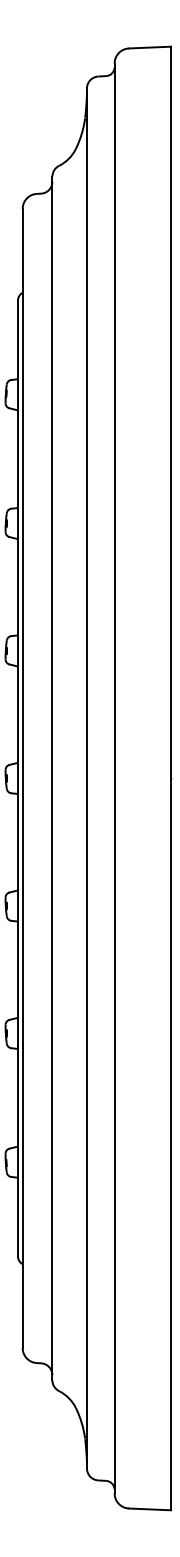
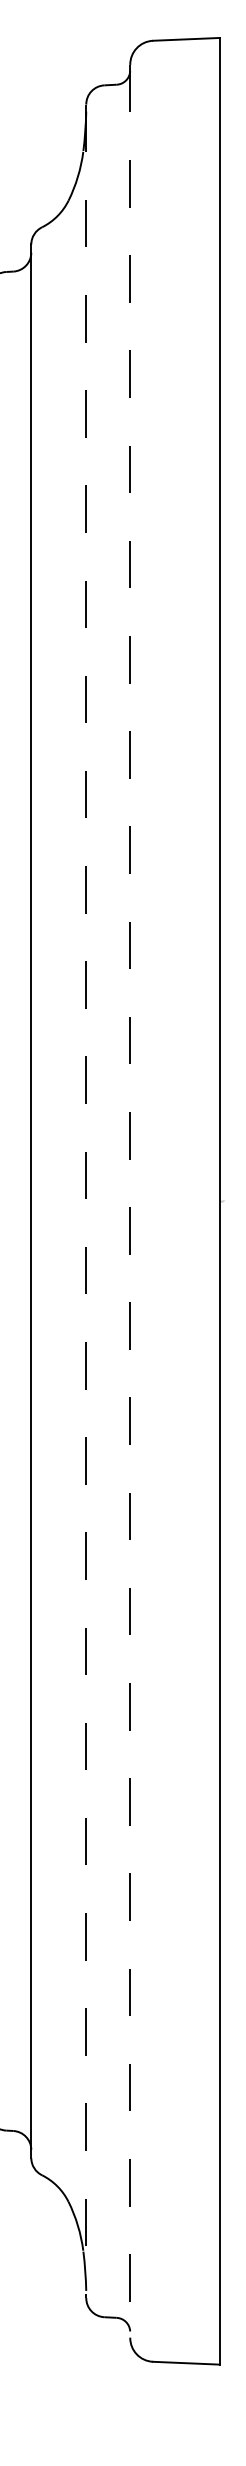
line: (86, 778) -> (85, 1201), solid -> dashed
line: (114, 778) -> (130, 1201), solid -> dashed

